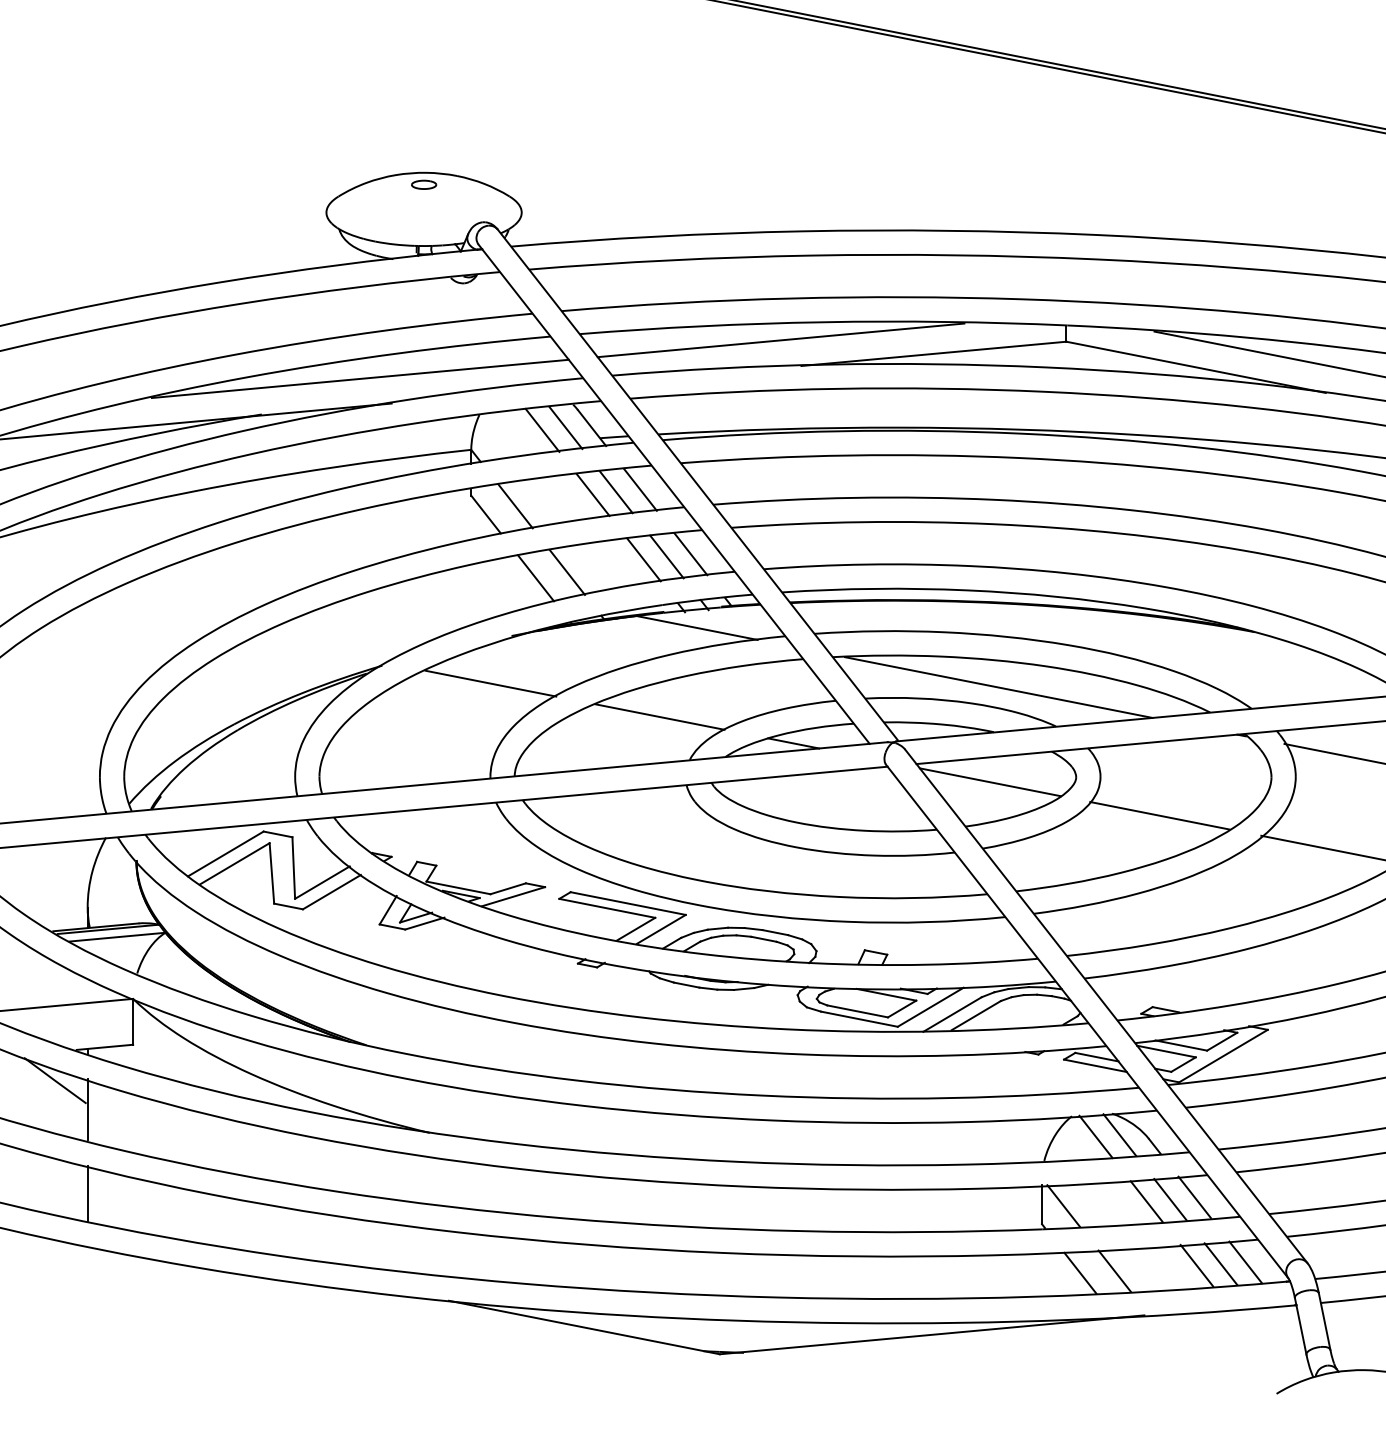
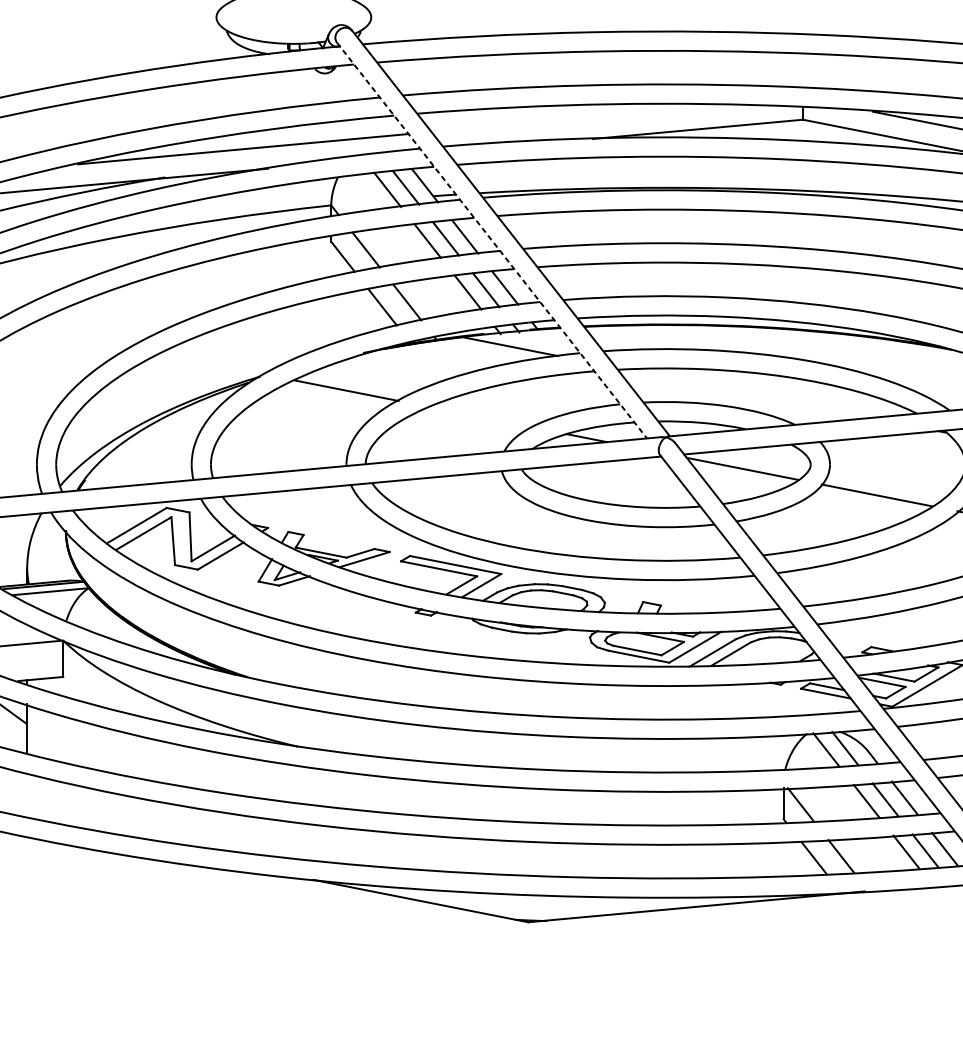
line: (780, 340) -> (576, 118), removed
line: (674, 494) -> (492, 240), solid -> dashed
line: (998, 687) -> (749, 393), removed
line: (659, 716) -> (480, 416), removed
line: (87, 1192) -> (27, 794), removed

